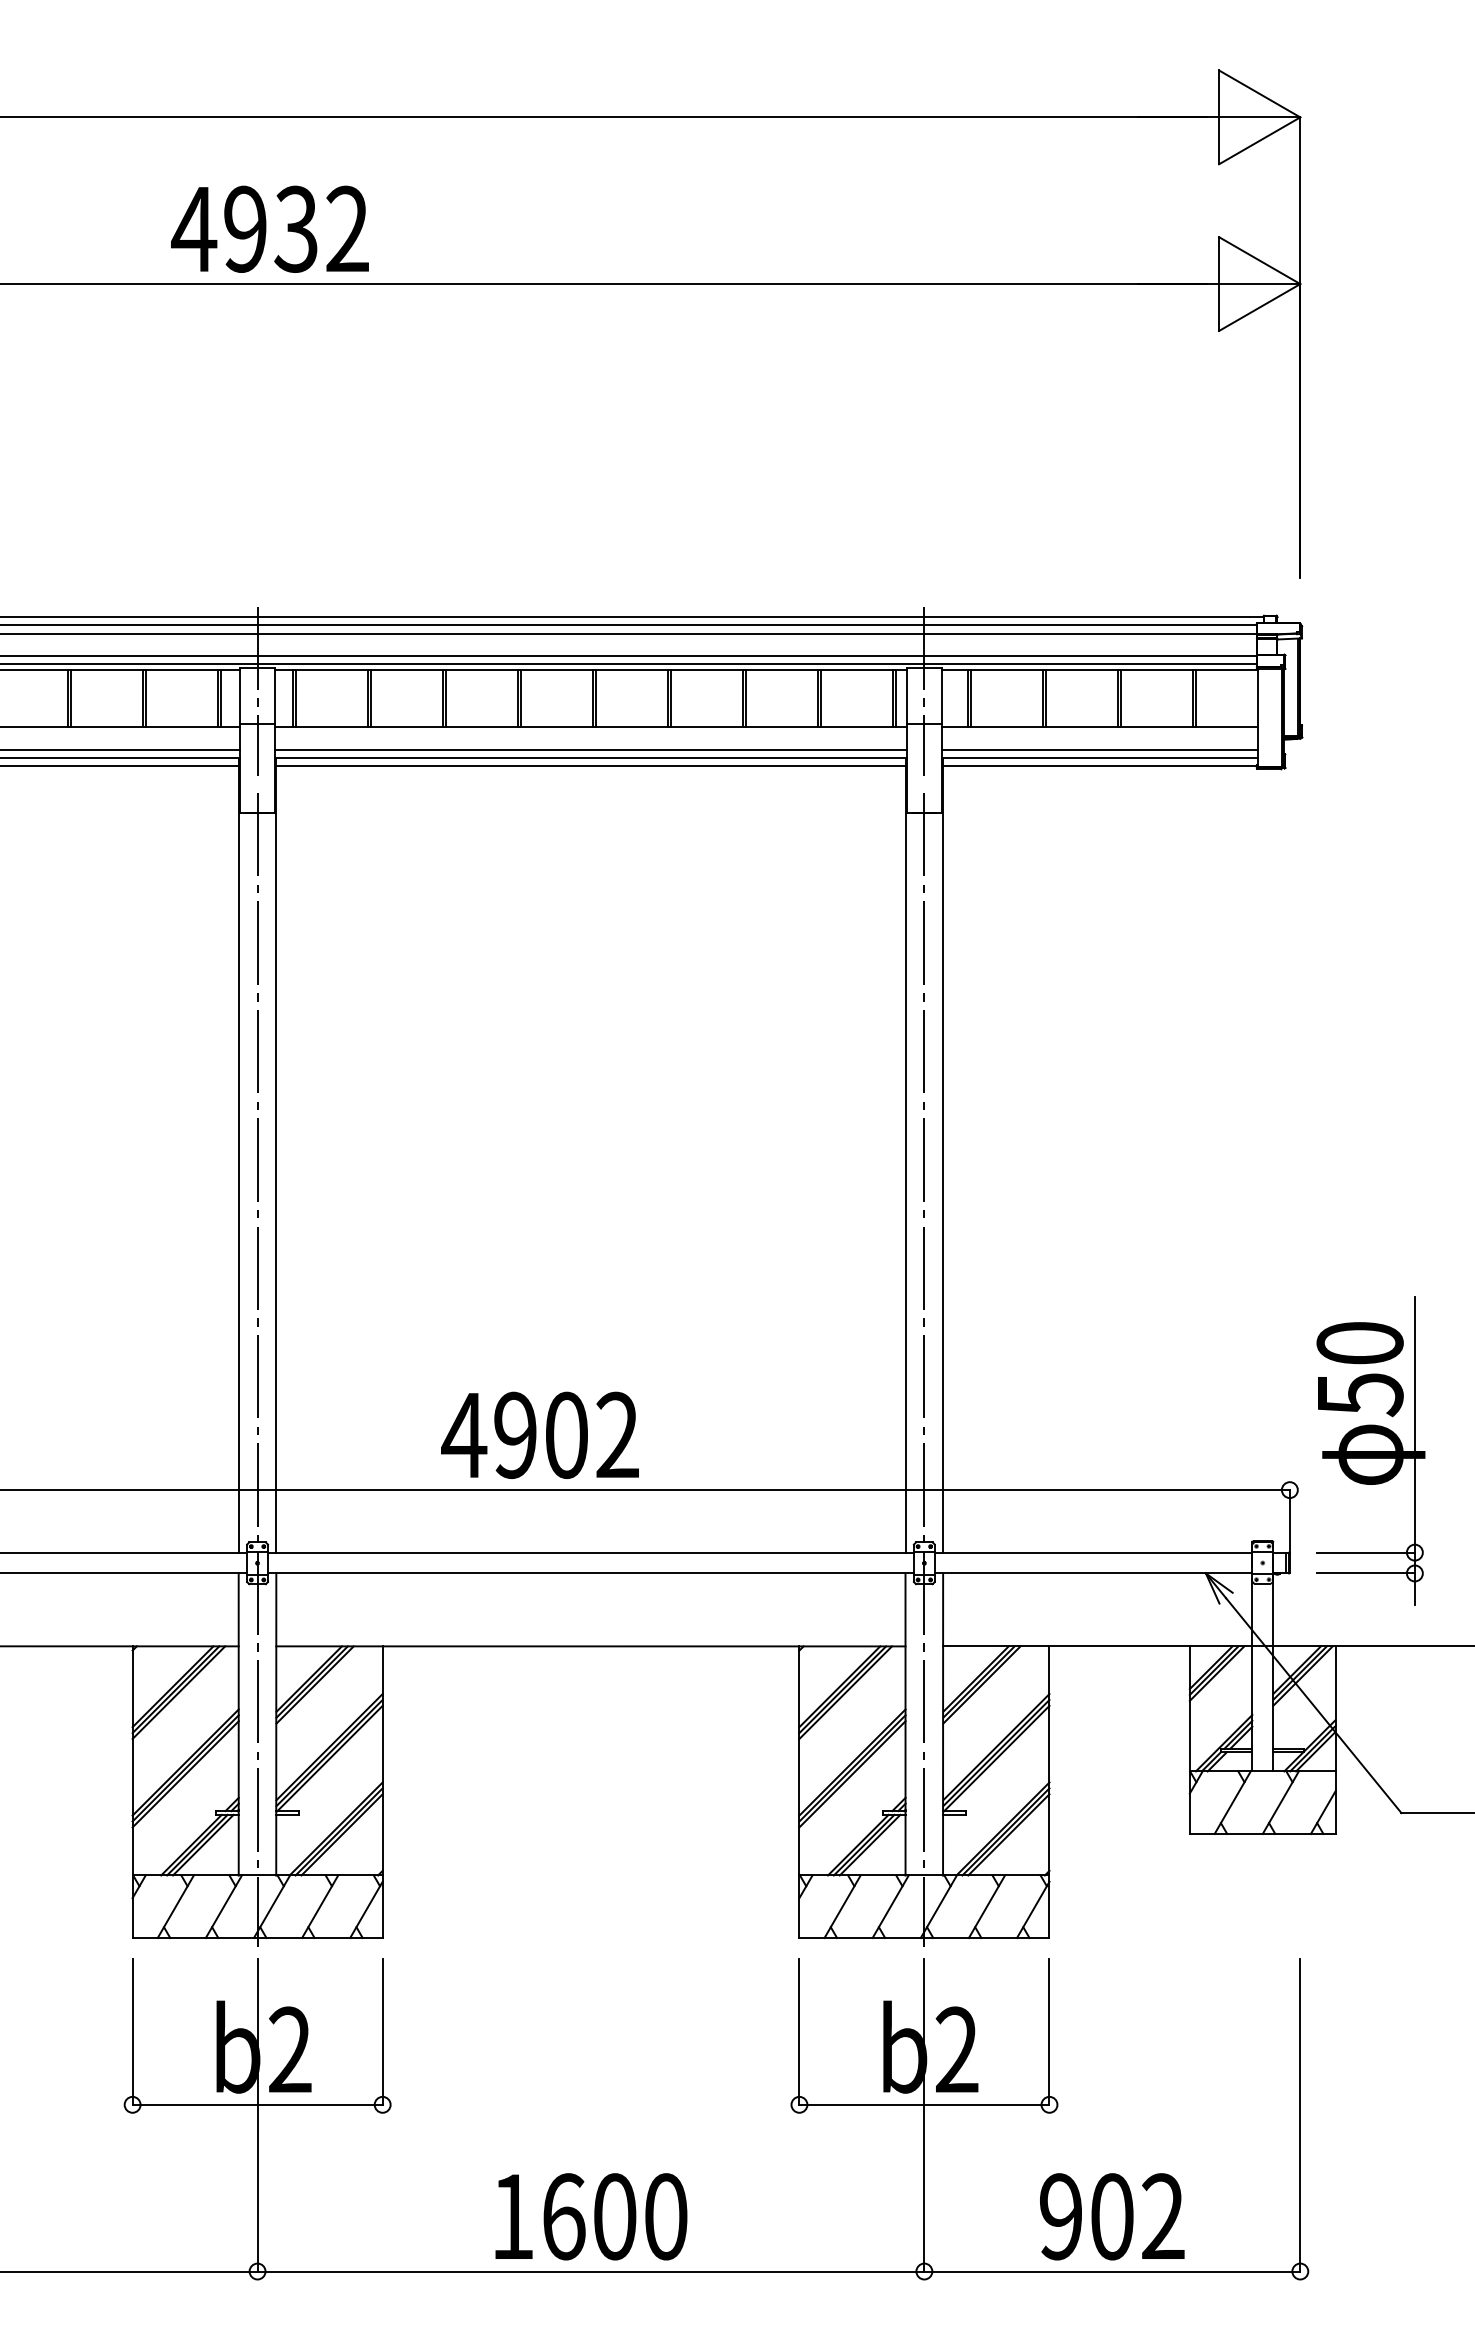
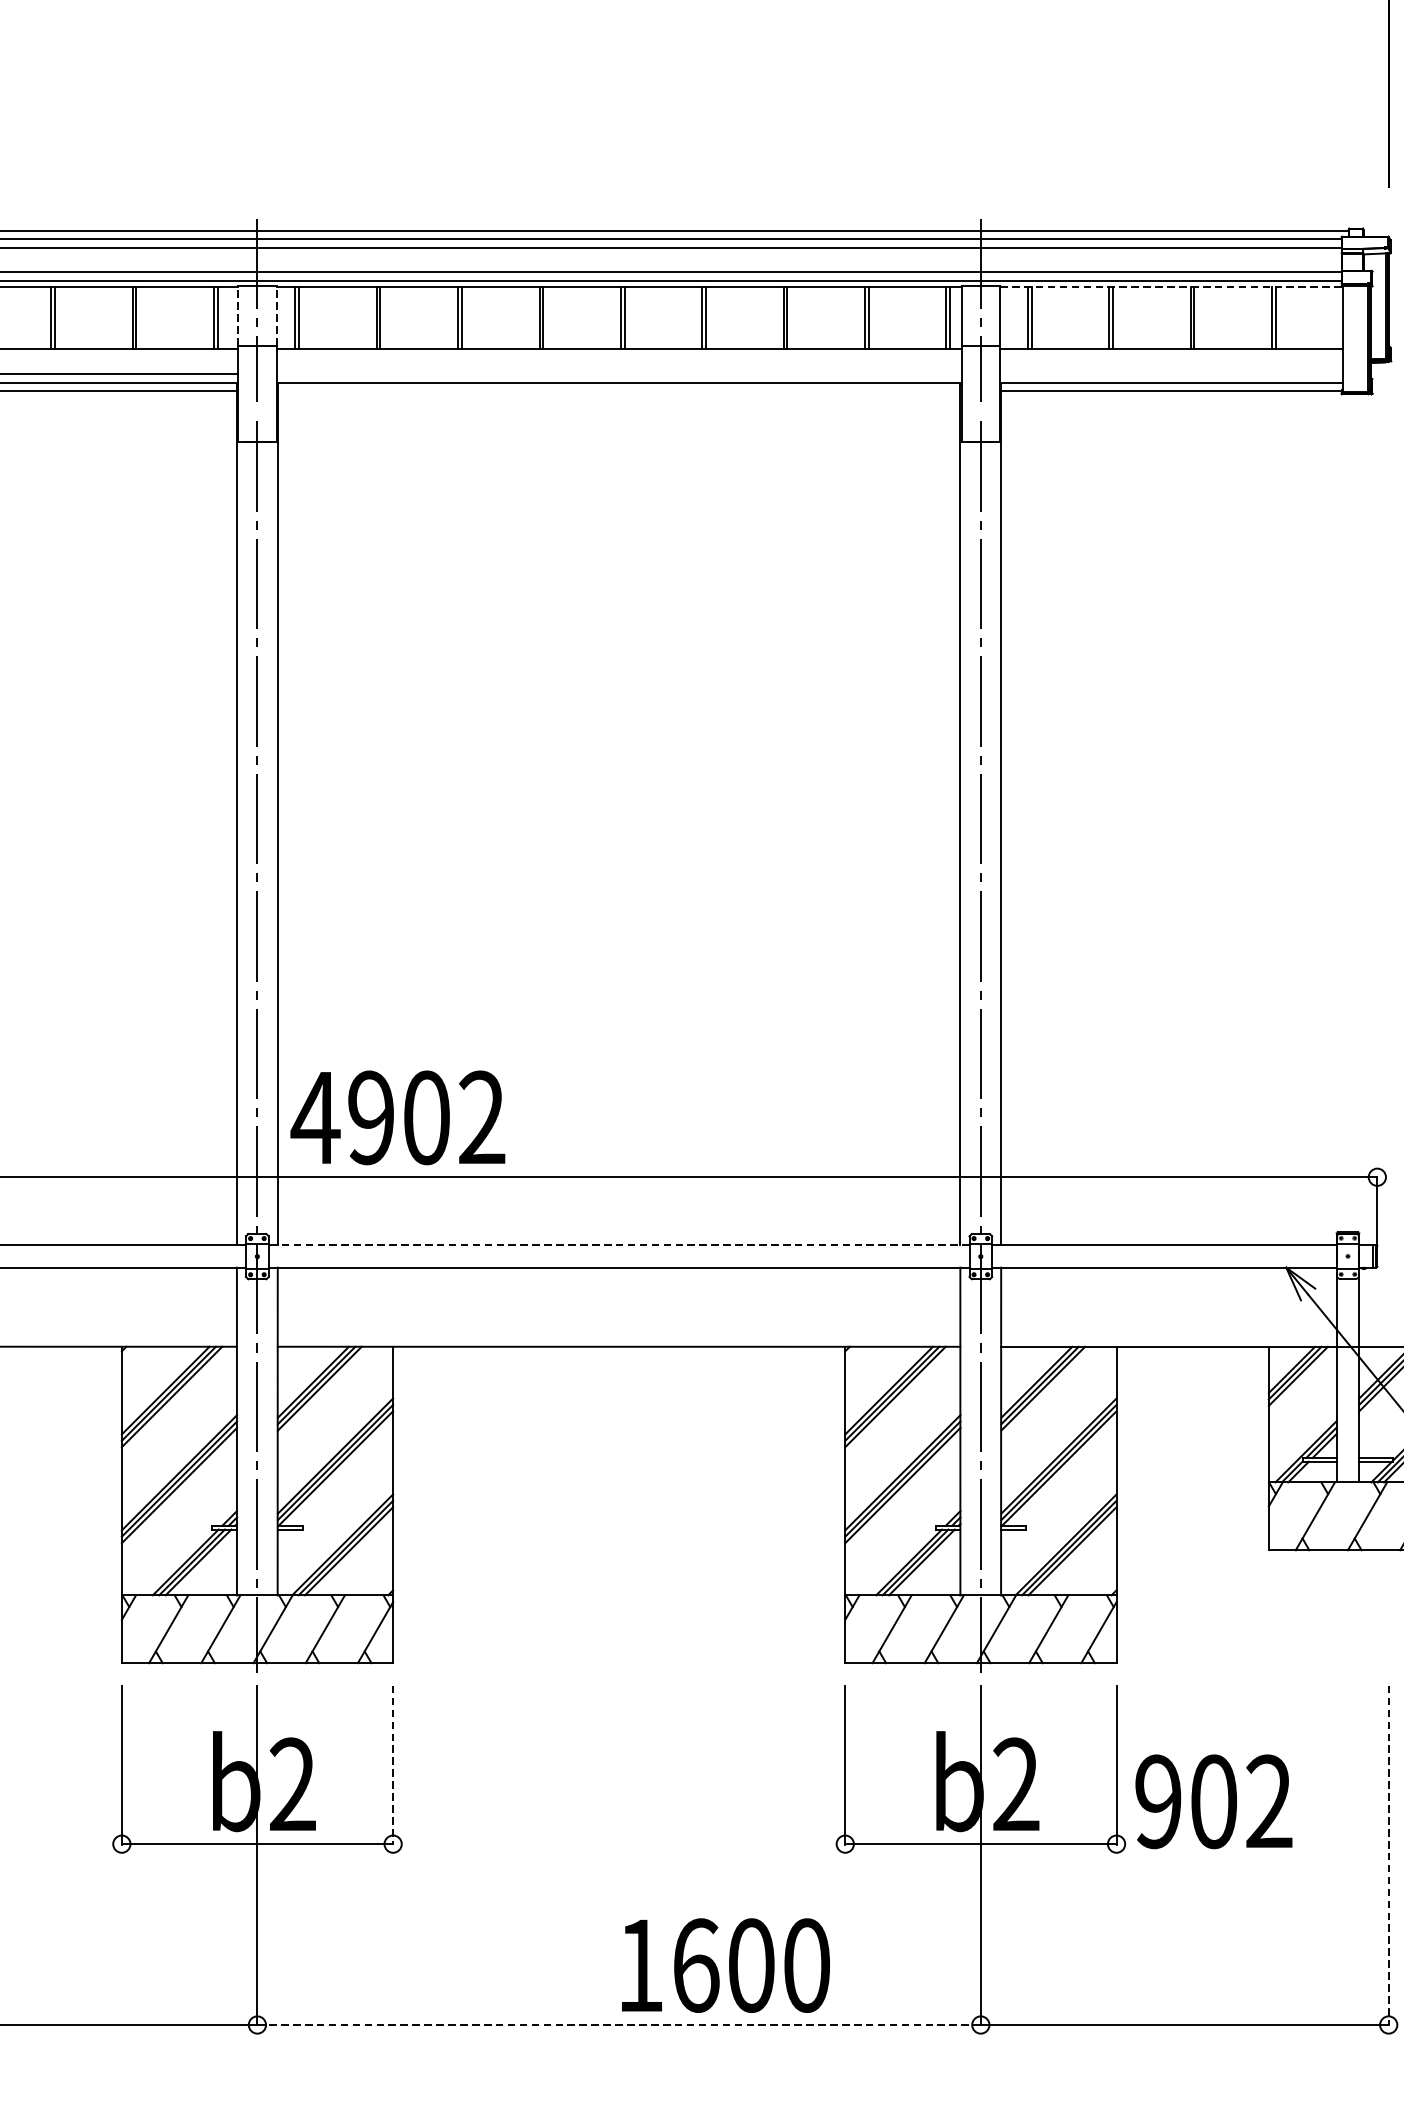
line: (1100, 669) -> (1171, 286), solid -> dashed
line: (239, 696) -> (237, 316), solid -> dashed
line: (275, 696) -> (276, 316), solid -> dashed
line: (590, 749) -> (618, 373), removed
line: (1100, 749) -> (1171, 373), removed
line: (590, 765) -> (618, 391), removed
text: (539, 1434) -> (397, 1116), moved
line: (590, 1552) -> (618, 1244), solid -> dashed
line: (382, 2032) -> (392, 1765), solid -> dashed
line: (1300, 2115) -> (1388, 1855), solid -> dashed
text: (591, 2216) -> (726, 1965), moved
text: (1112, 2216) -> (1214, 1801), moved
line: (590, 2271) -> (618, 2024), solid -> dashed

